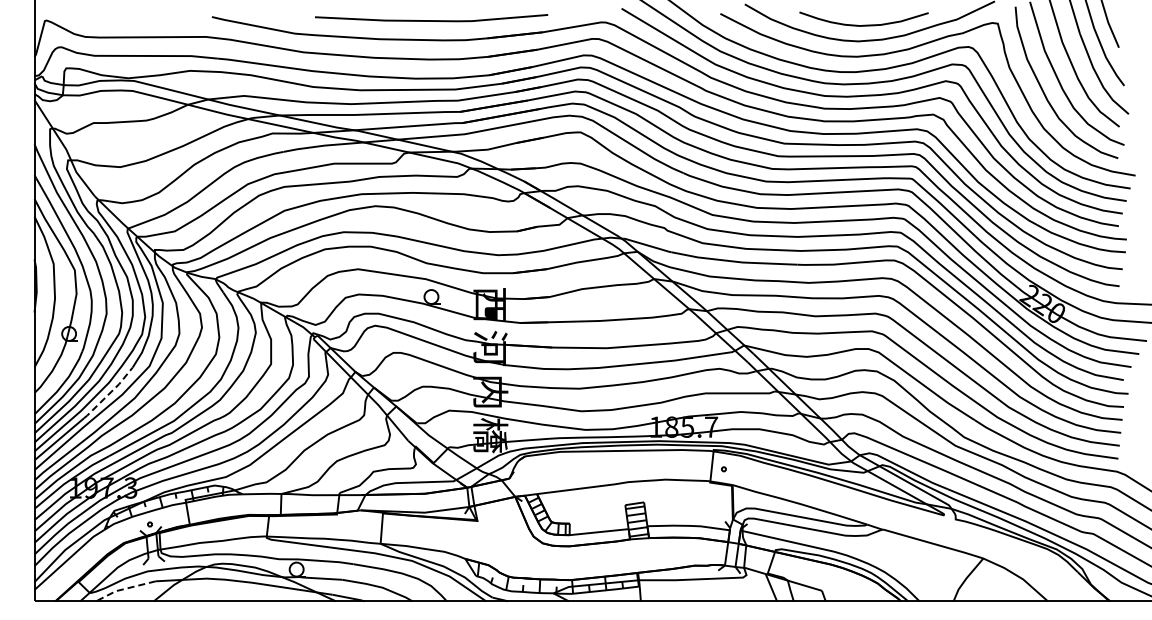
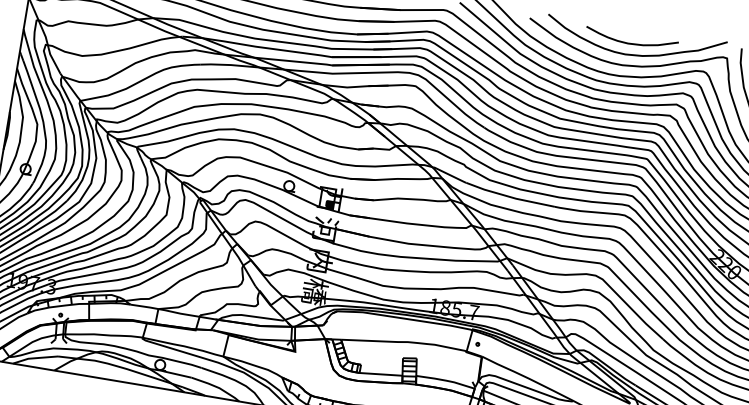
line: (109, 393) -> (47, 216), dashed -> solid
line: (123, 589) -> (33, 358), dashed -> solid

